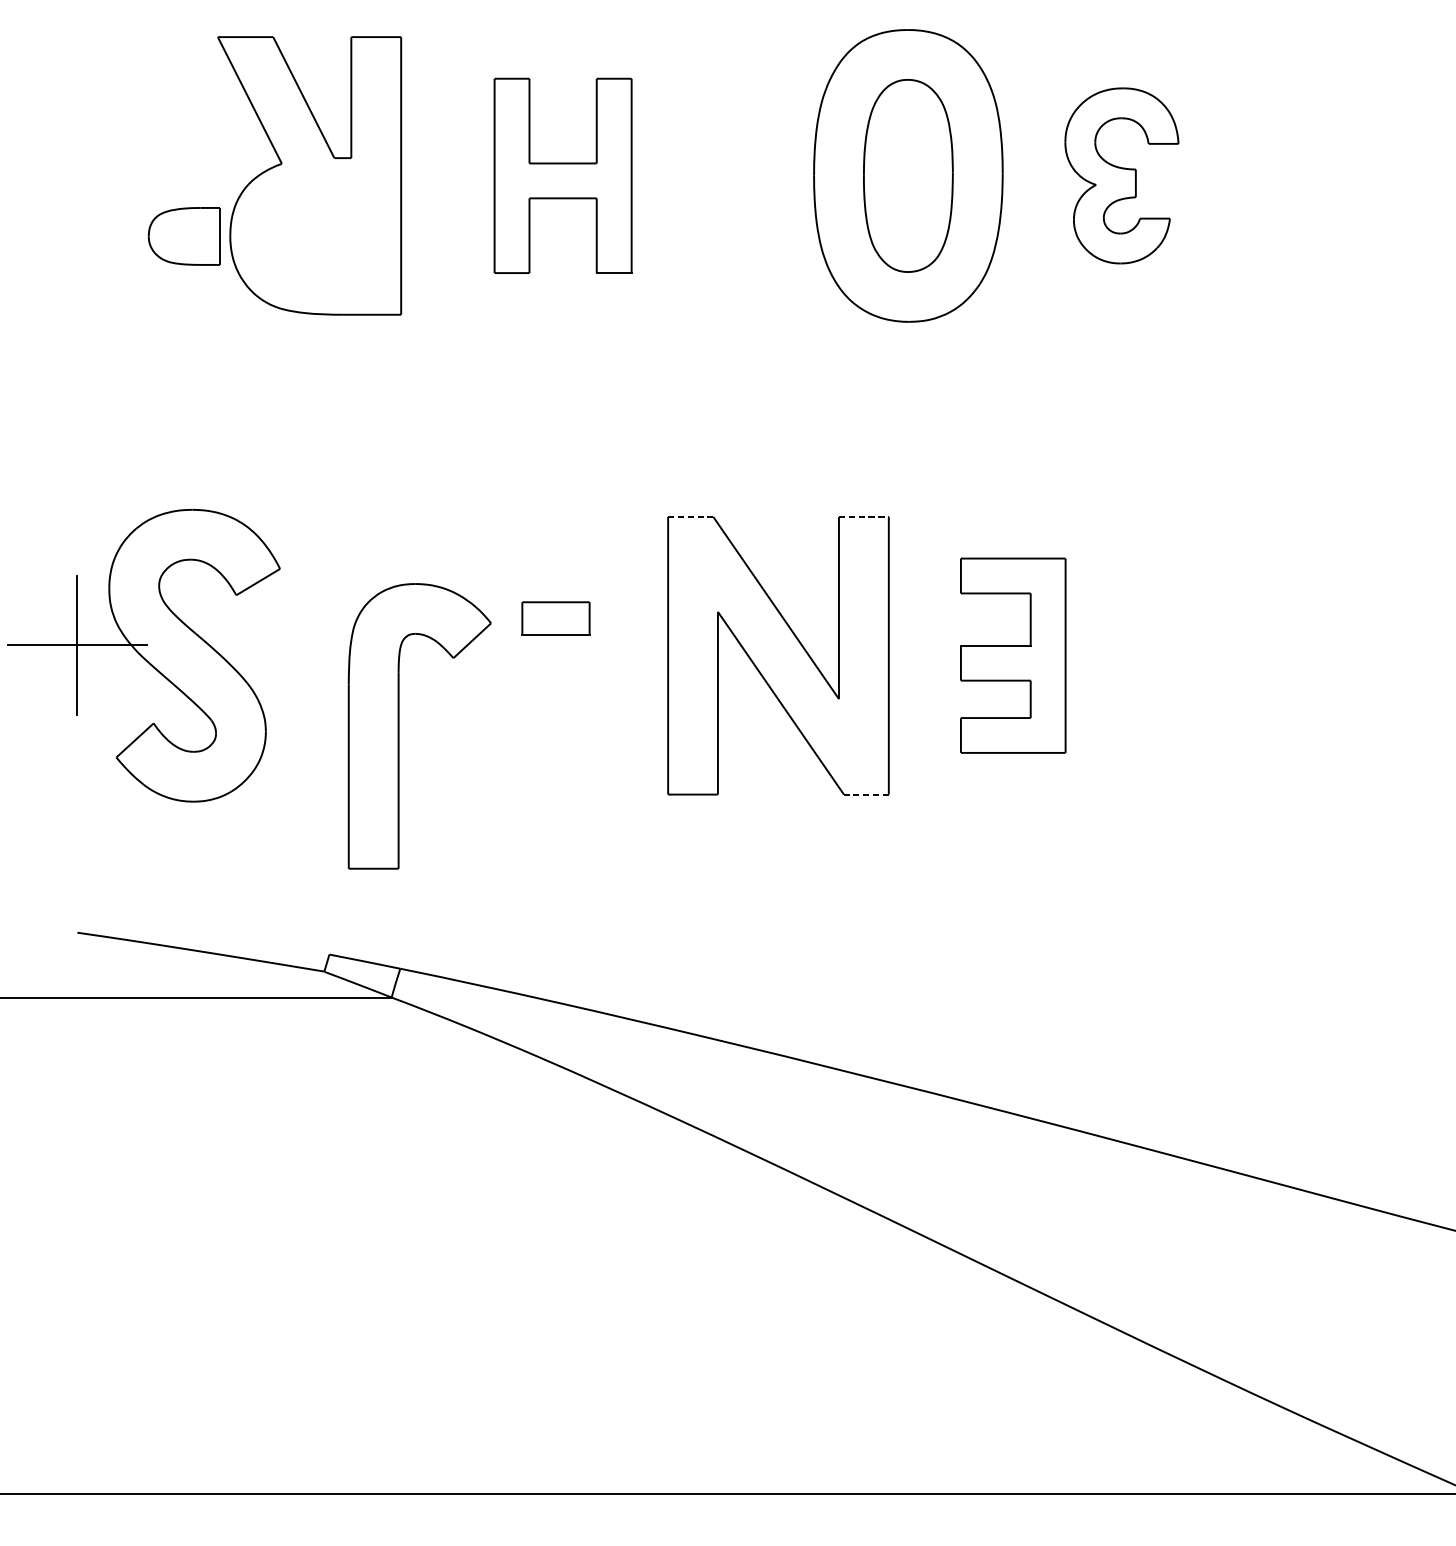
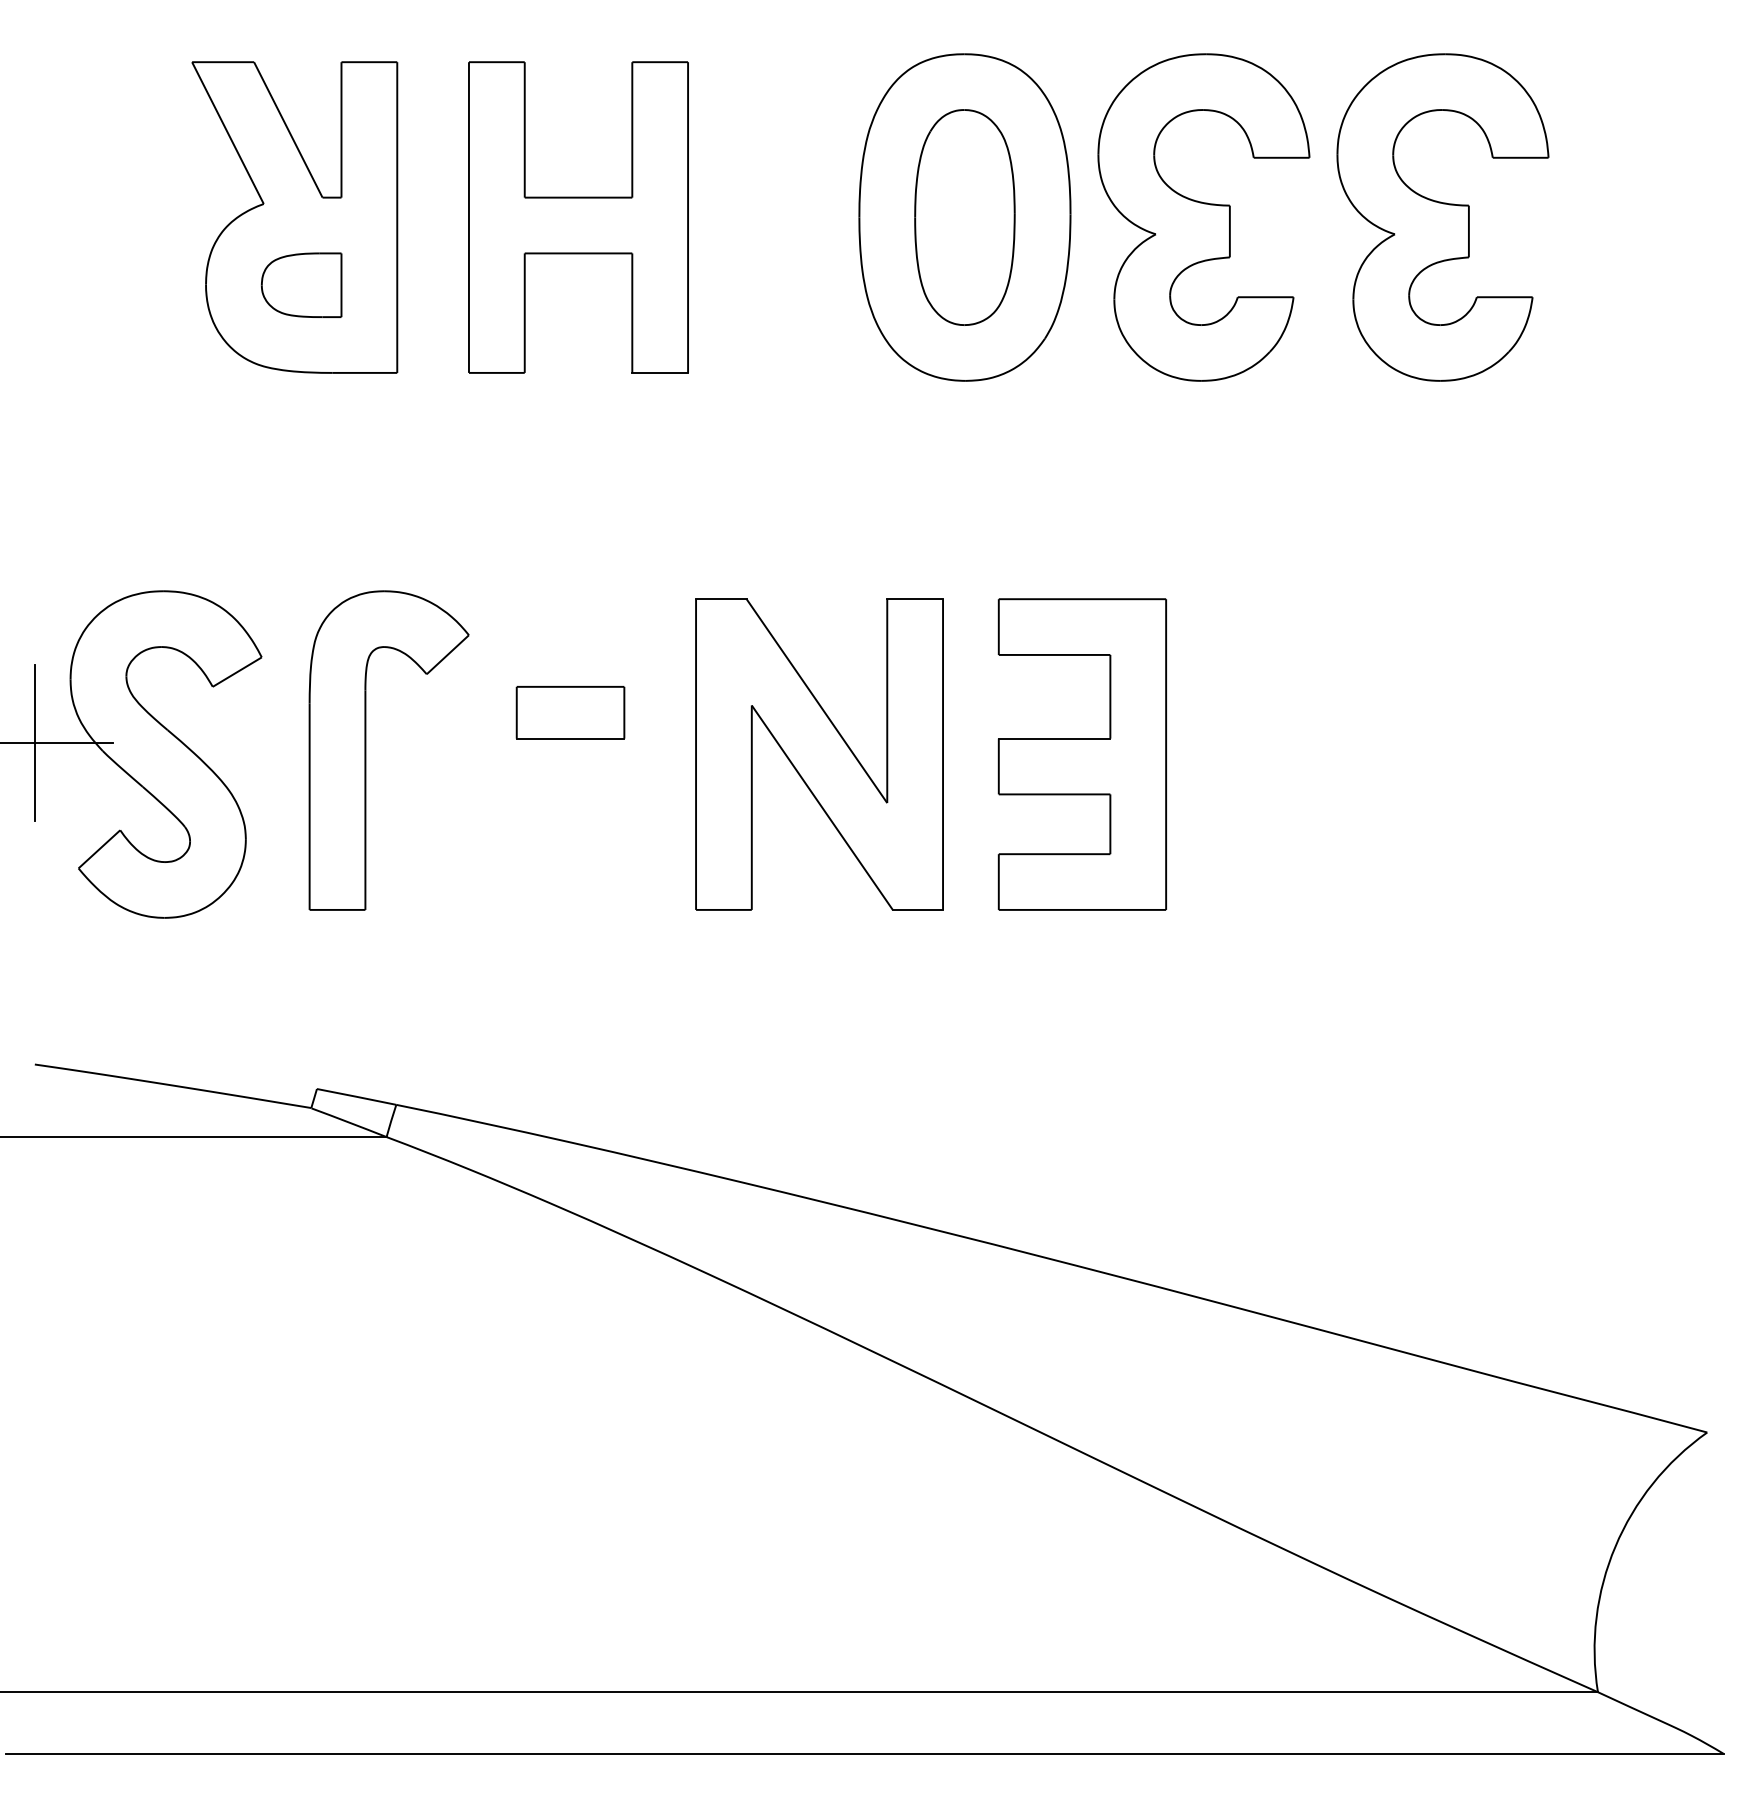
part: (563, 175) -> (578, 217), size x1.43
part: (1121, 175) -> (1203, 217), size x1.67
part: (1335, 175) -> (1442, 217), added
part: (184, 235) -> (301, 284), moved
line: (690, 517) -> (721, 599), dashed -> solid
line: (864, 517) -> (915, 599), dashed -> solid
part: (555, 618) -> (570, 712), size x1.43
part: (1012, 655) -> (1081, 754), size x1.43
part: (399, 726) -> (366, 750), moved
line: (866, 794) -> (917, 909), dashed -> solid

